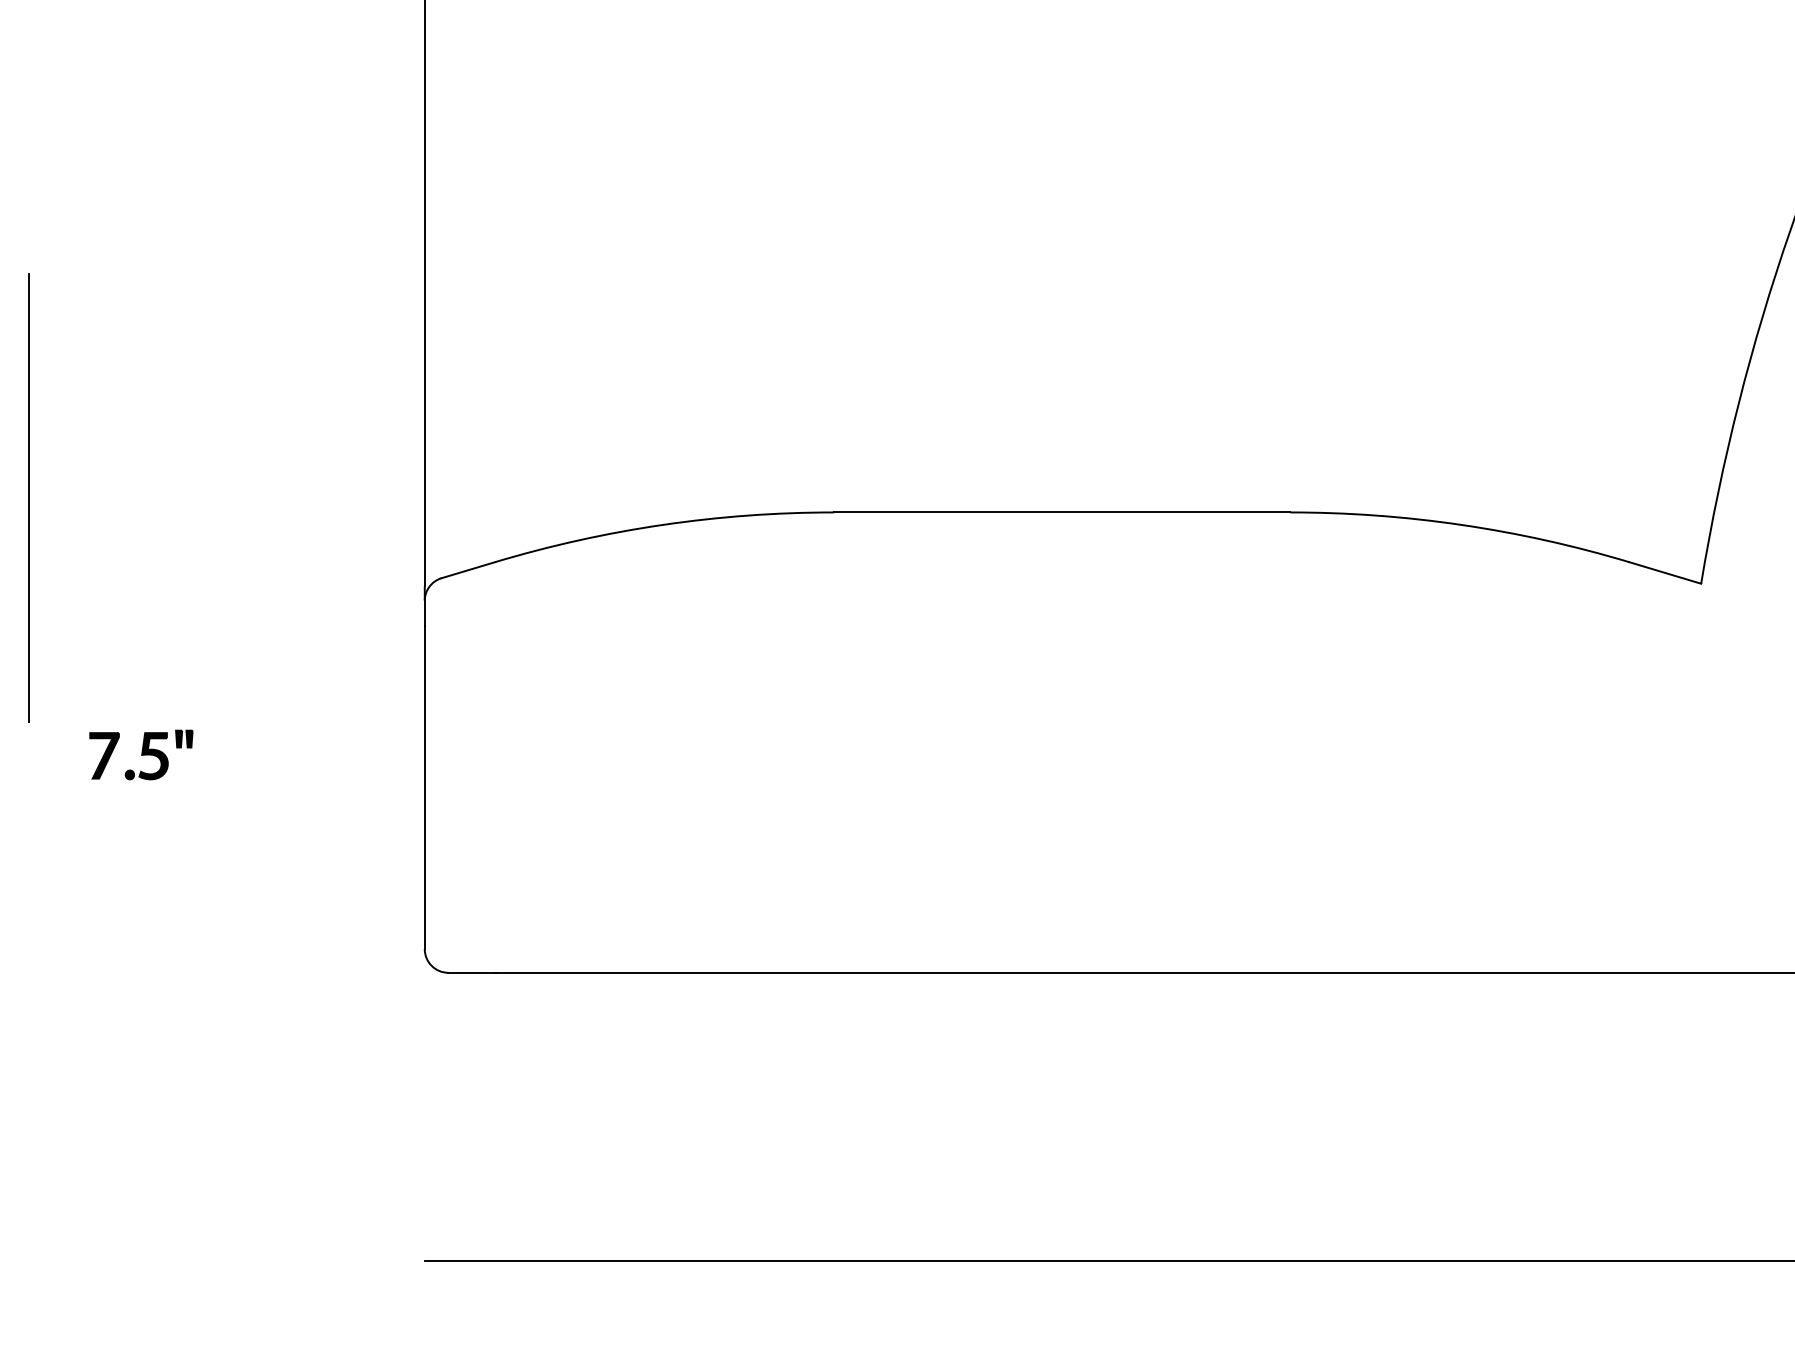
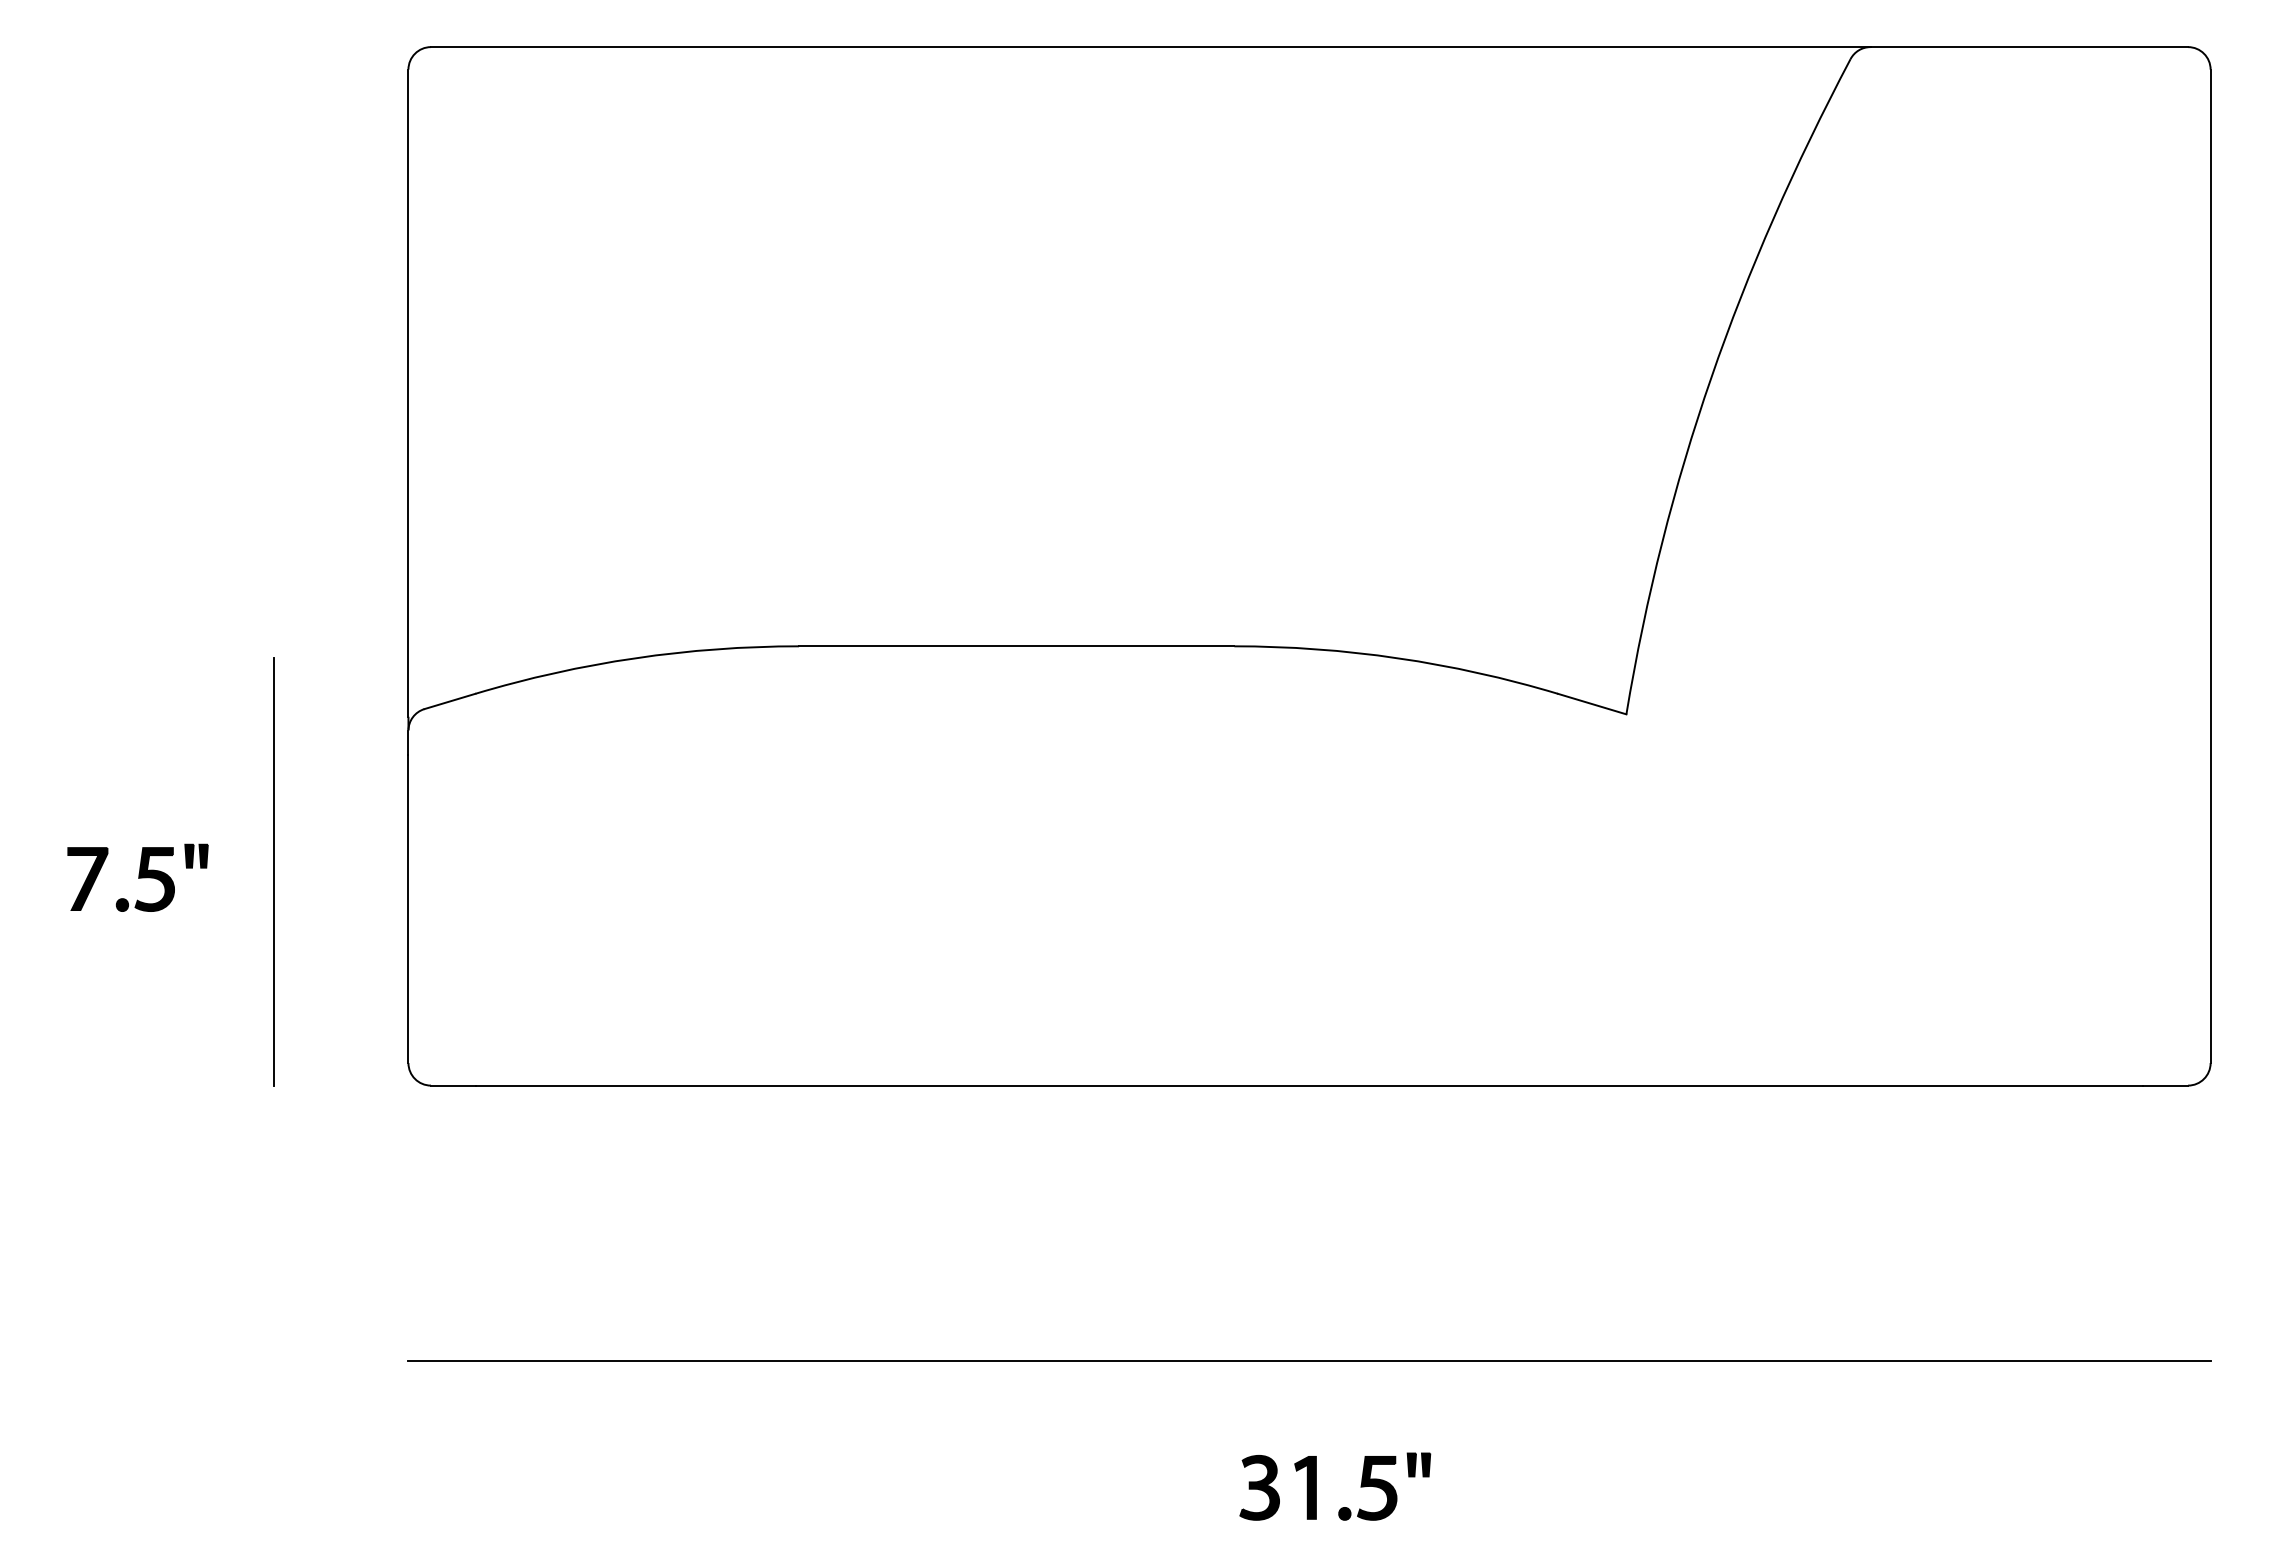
line: (28, 497) -> (273, 871), moved
part: (140, 754) -> (137, 877), size x1.43

